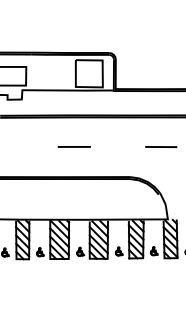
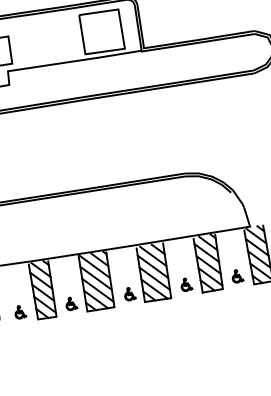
line: (74, 146) -> (97, 141), removed
line: (161, 146) -> (224, 121), removed

